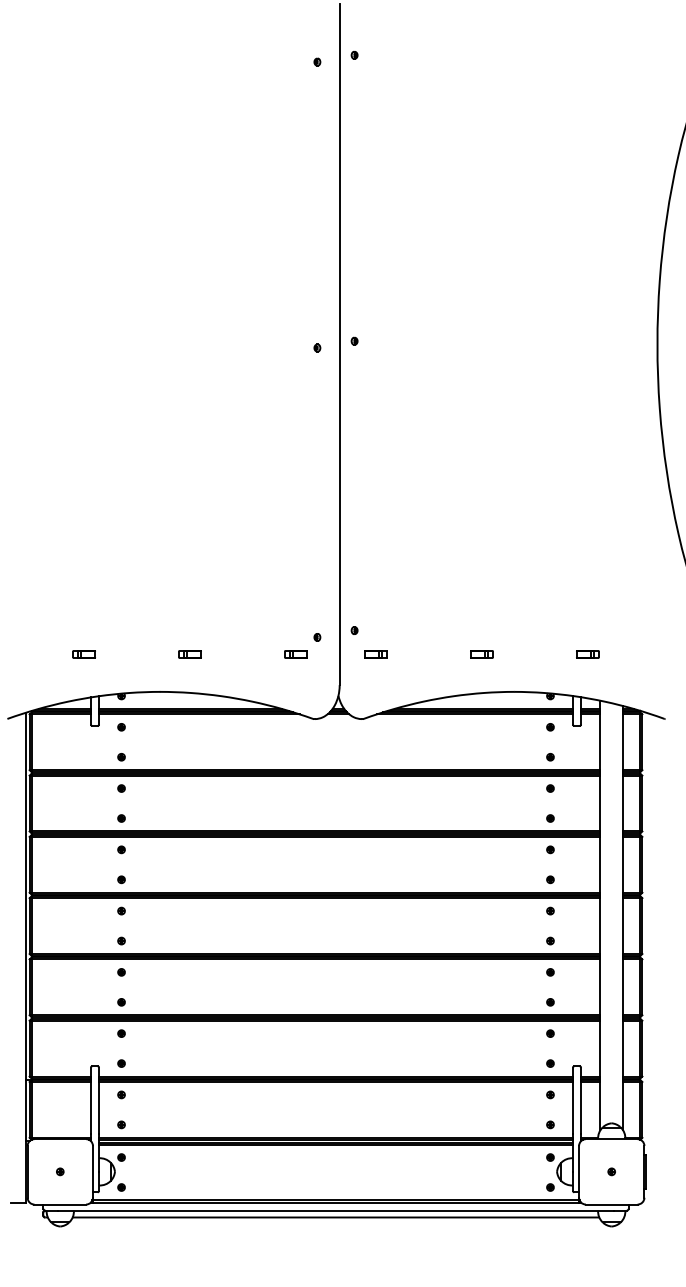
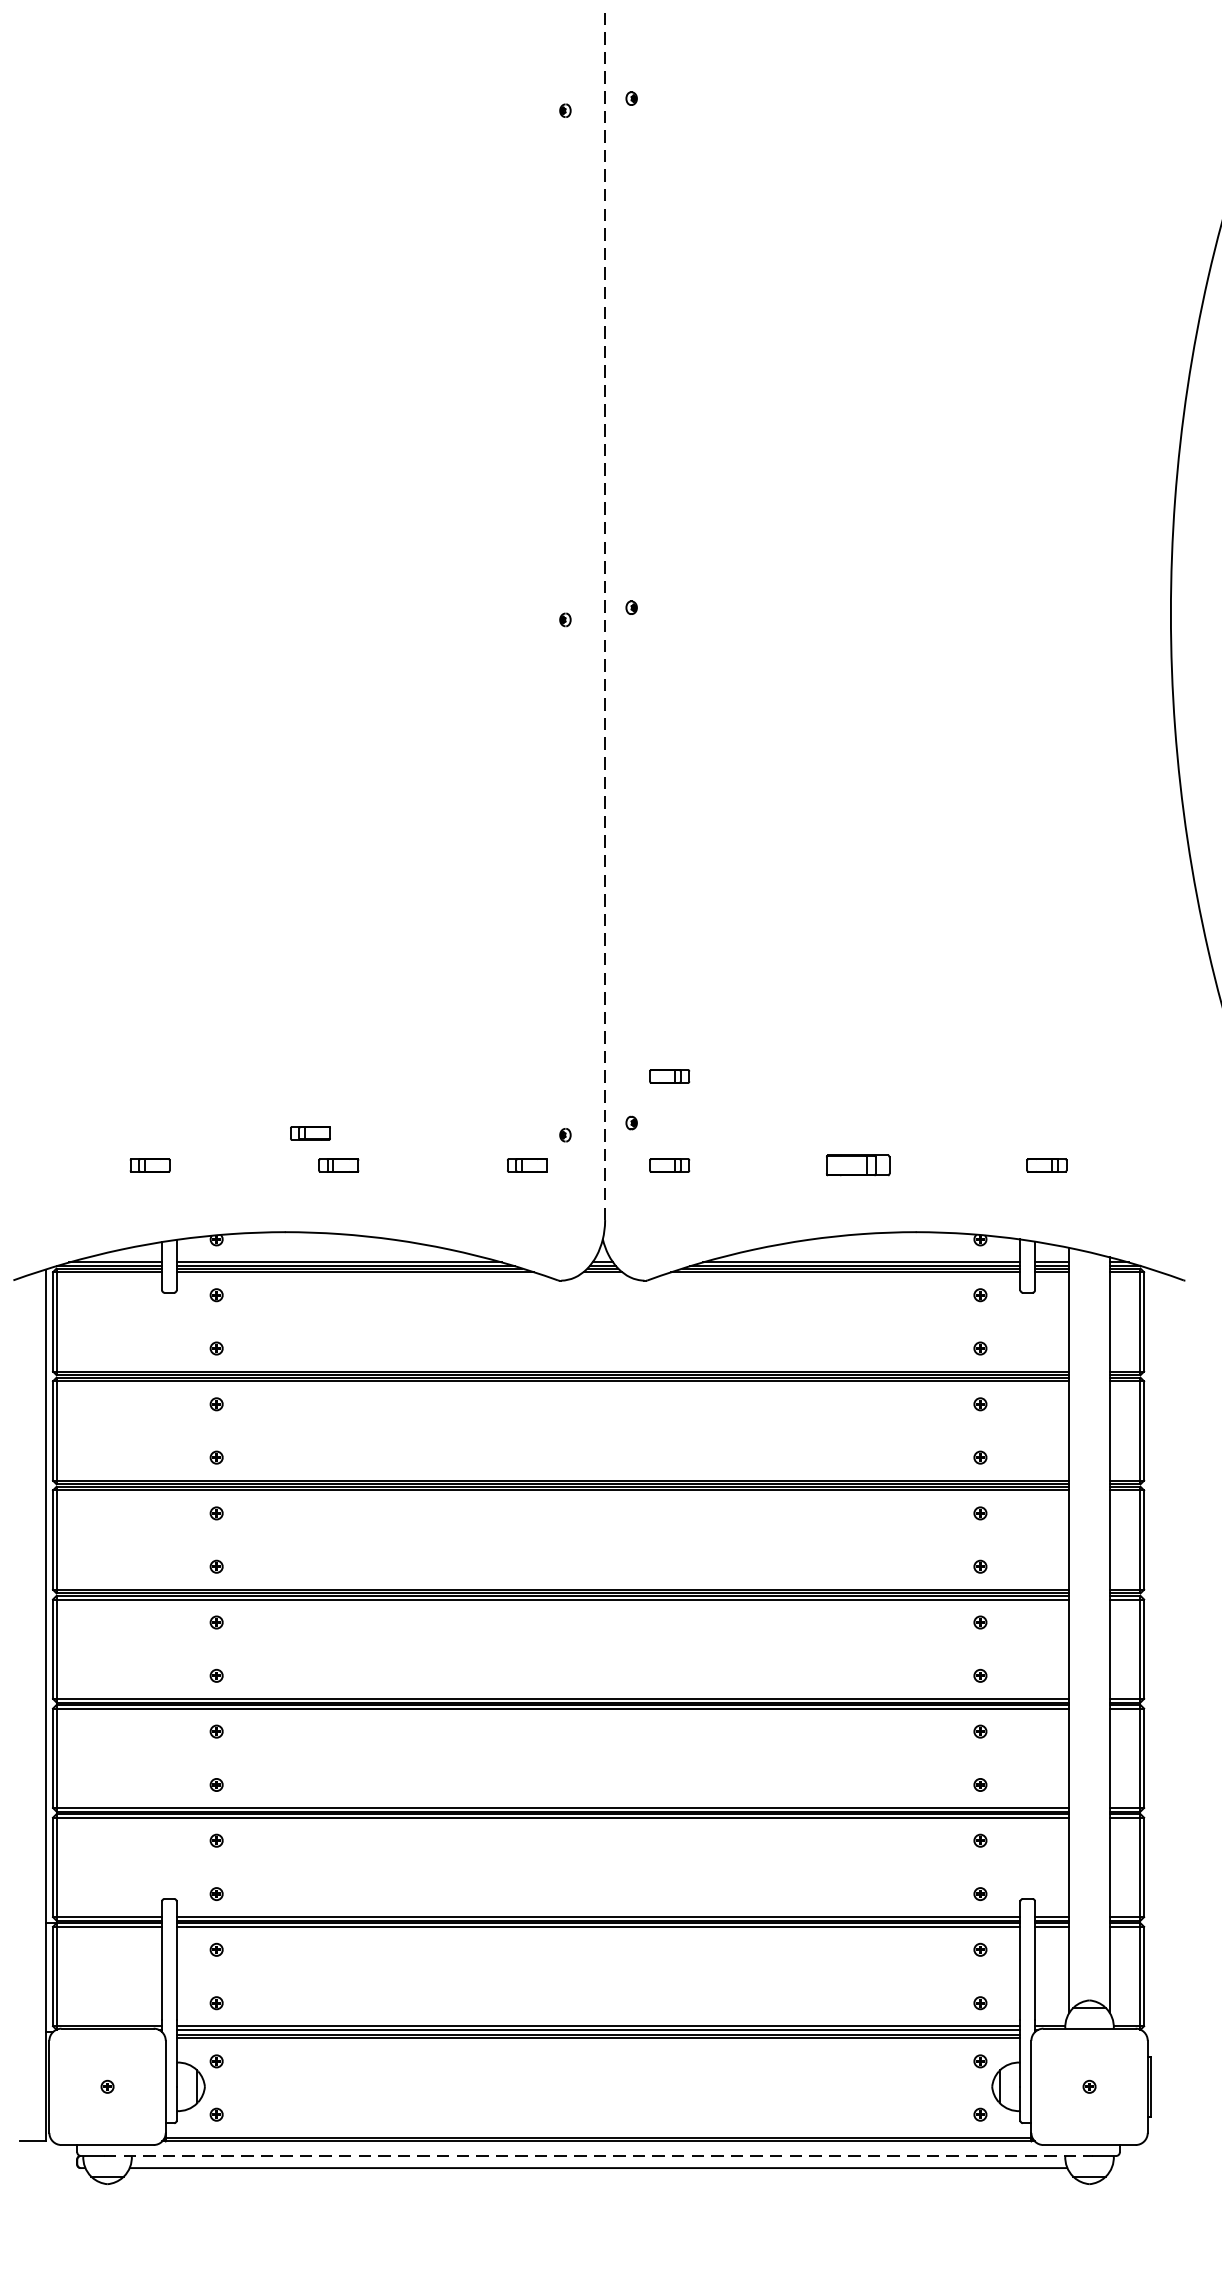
line: (339, 344) -> (604, 613), solid -> dashed
part: (375, 604) -> (668, 1076), added
part: (173, 636) -> (309, 1133), added
part: (481, 654) -> (857, 1165), size x1.6
line: (336, 1210) -> (599, 2155), solid -> dashed

